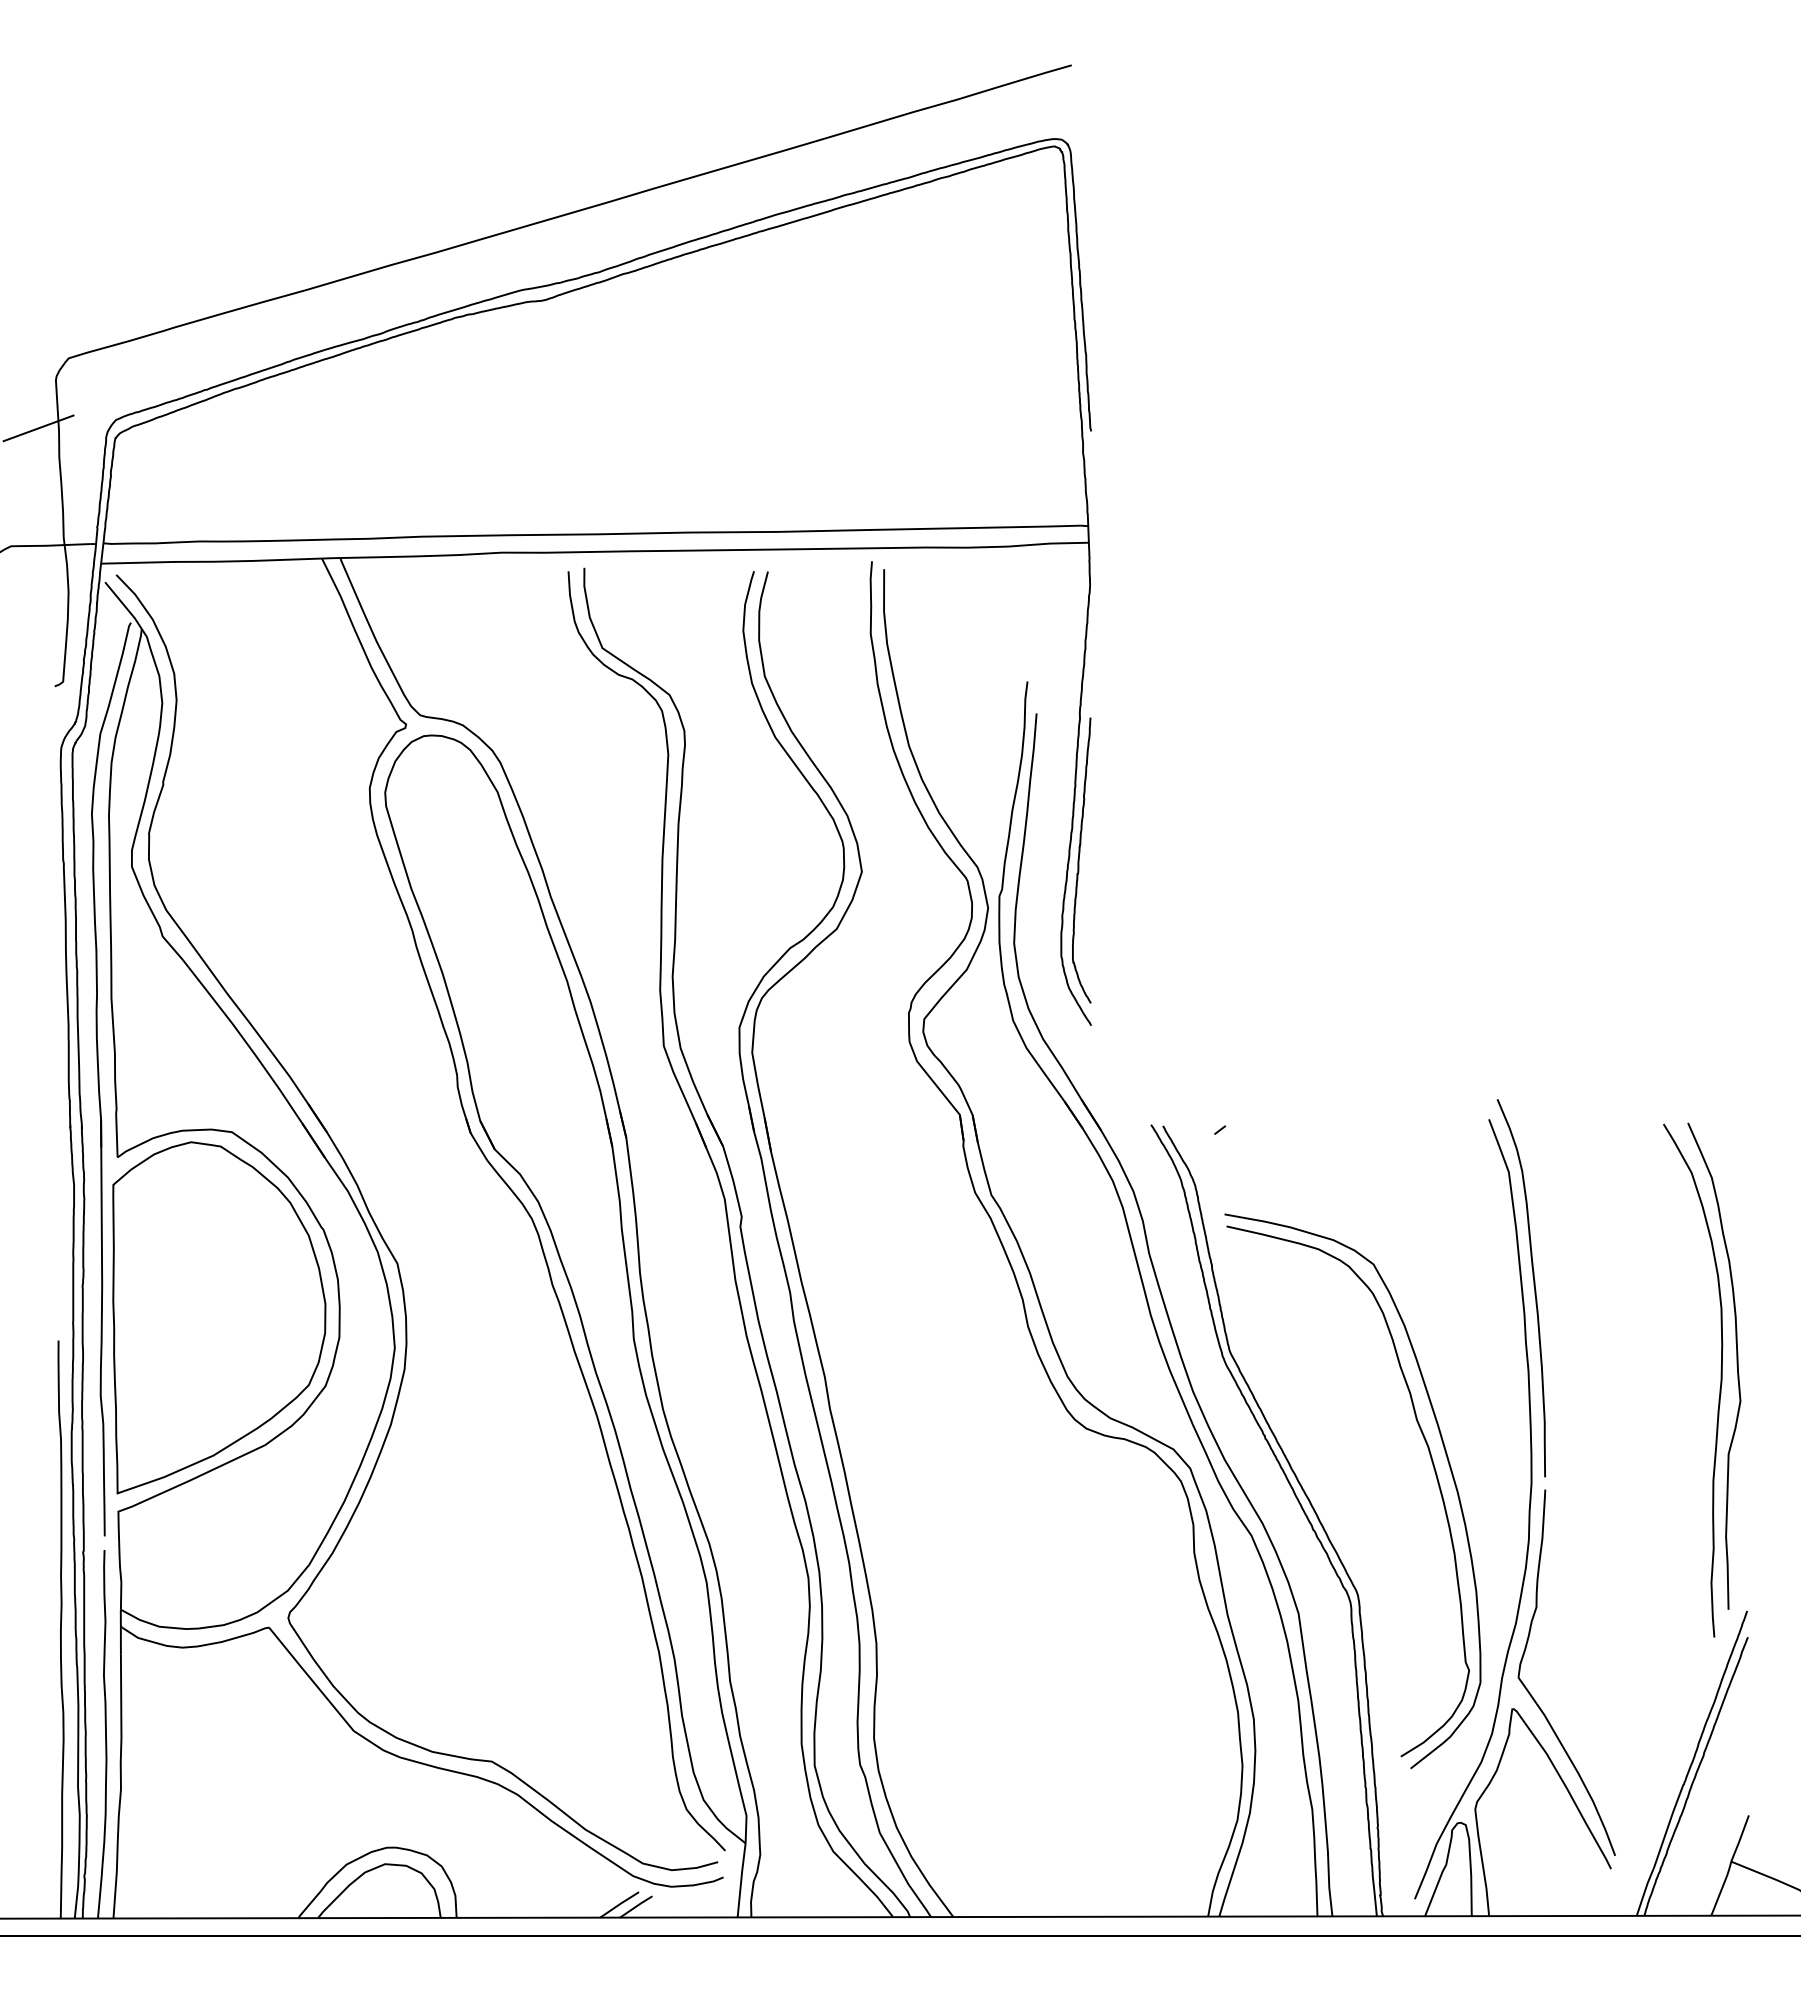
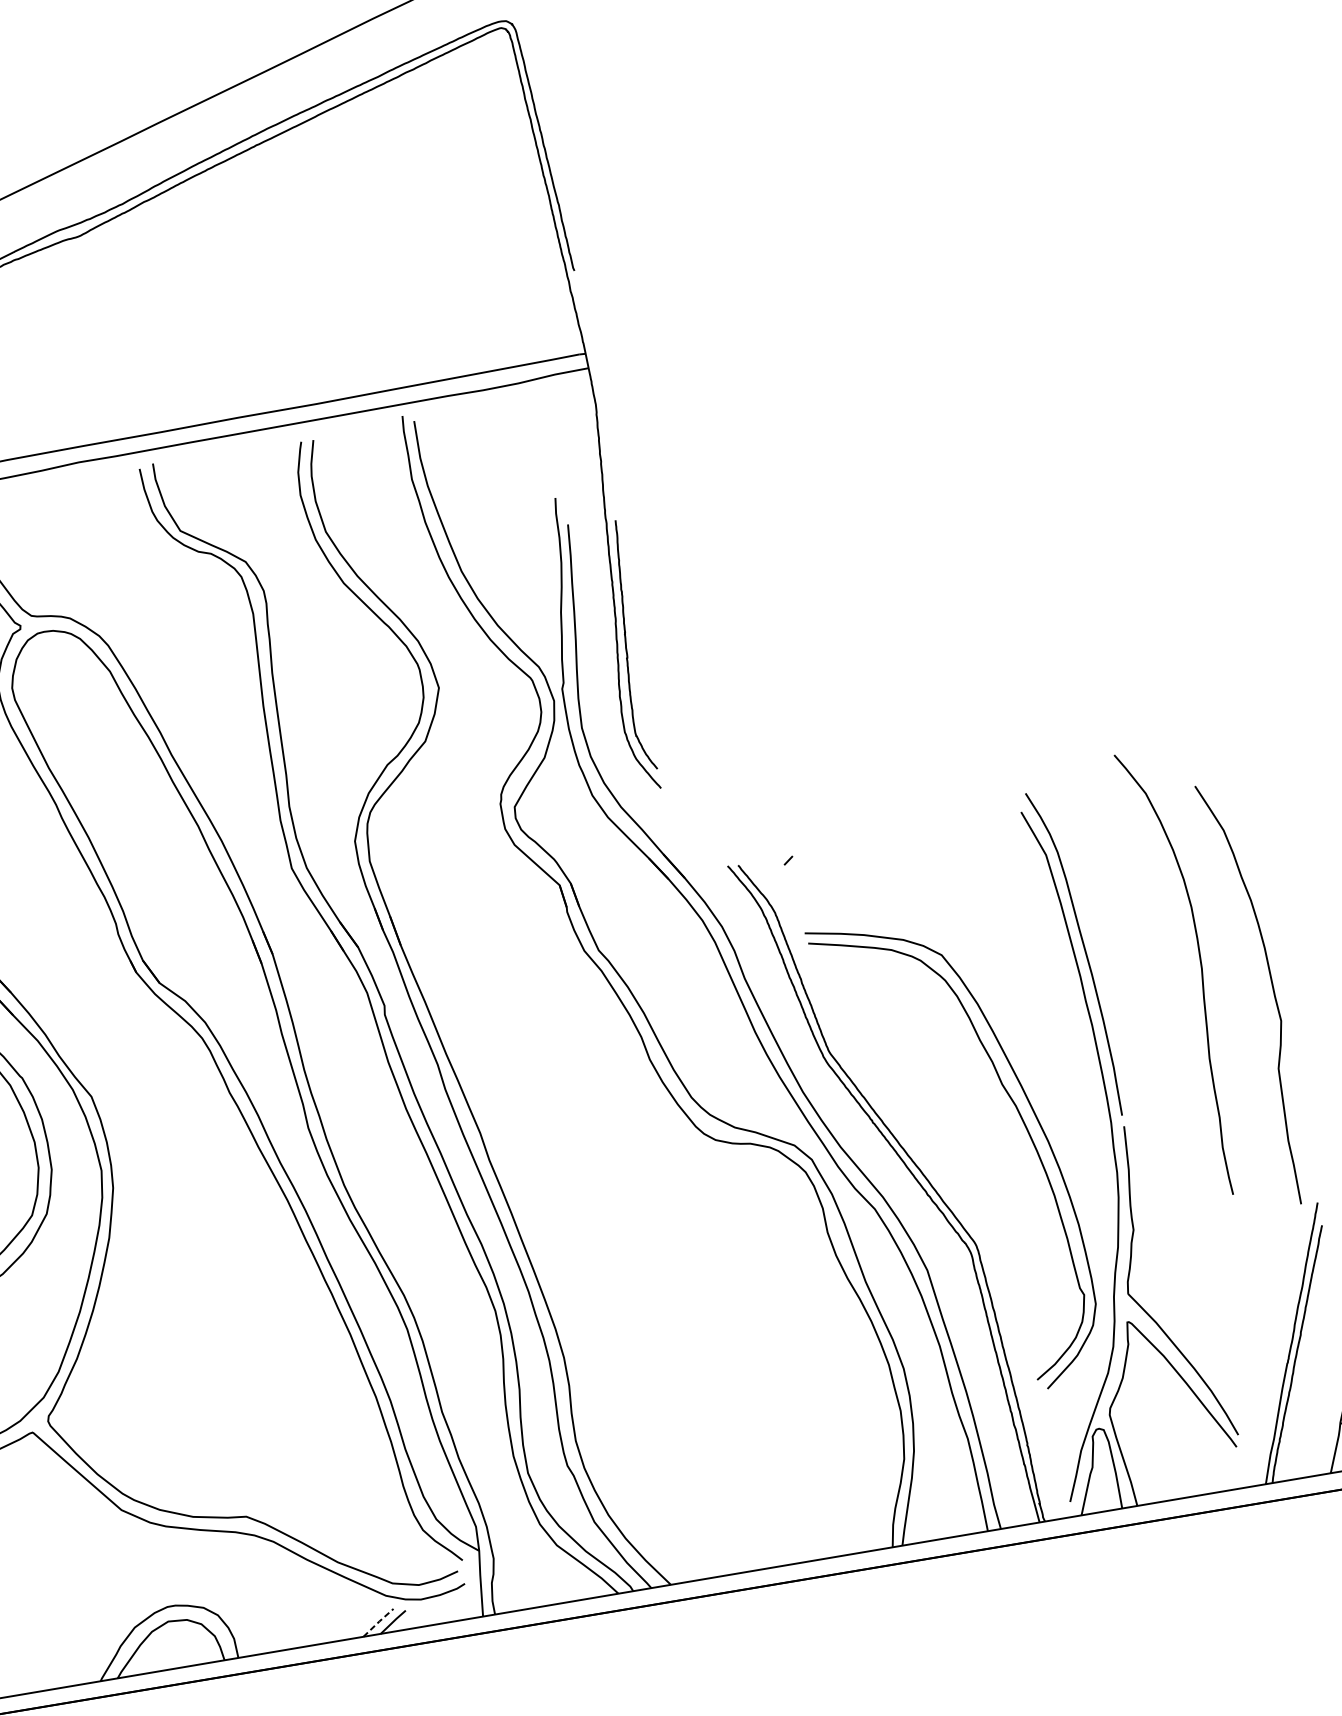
curve: (1720, 1380) -> (1201, 970), moved
line: (620, 1904) -> (379, 1622), solid -> dashed

